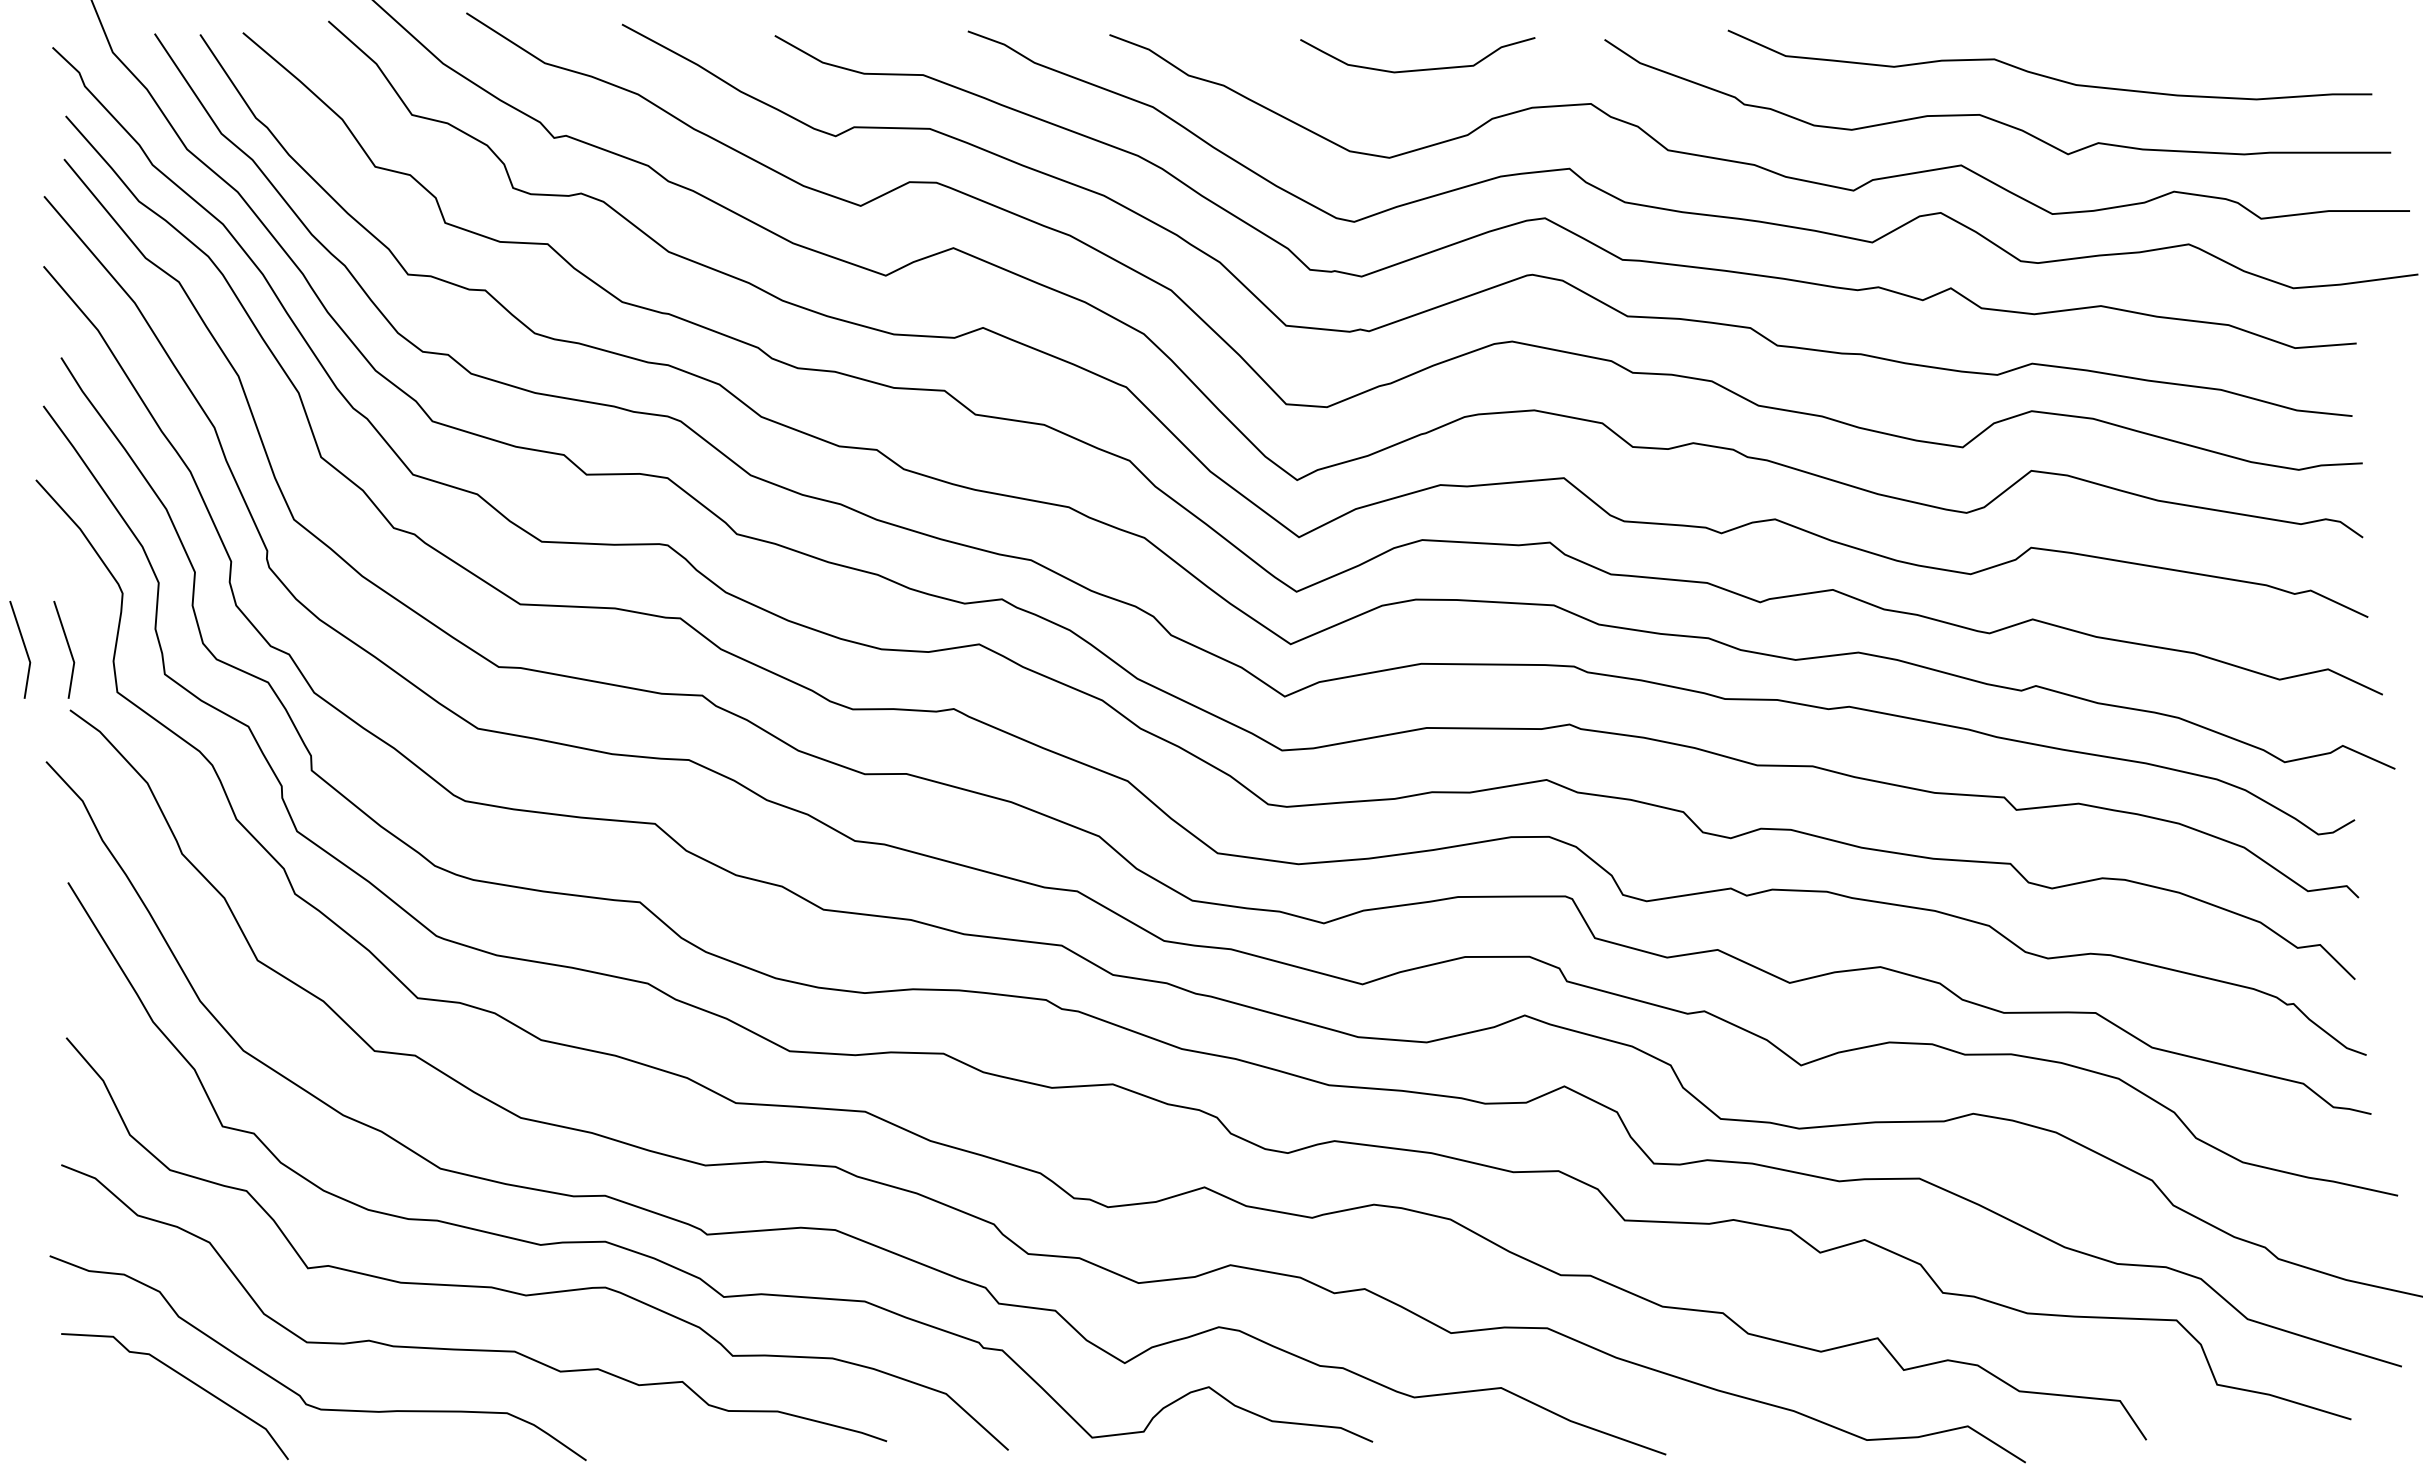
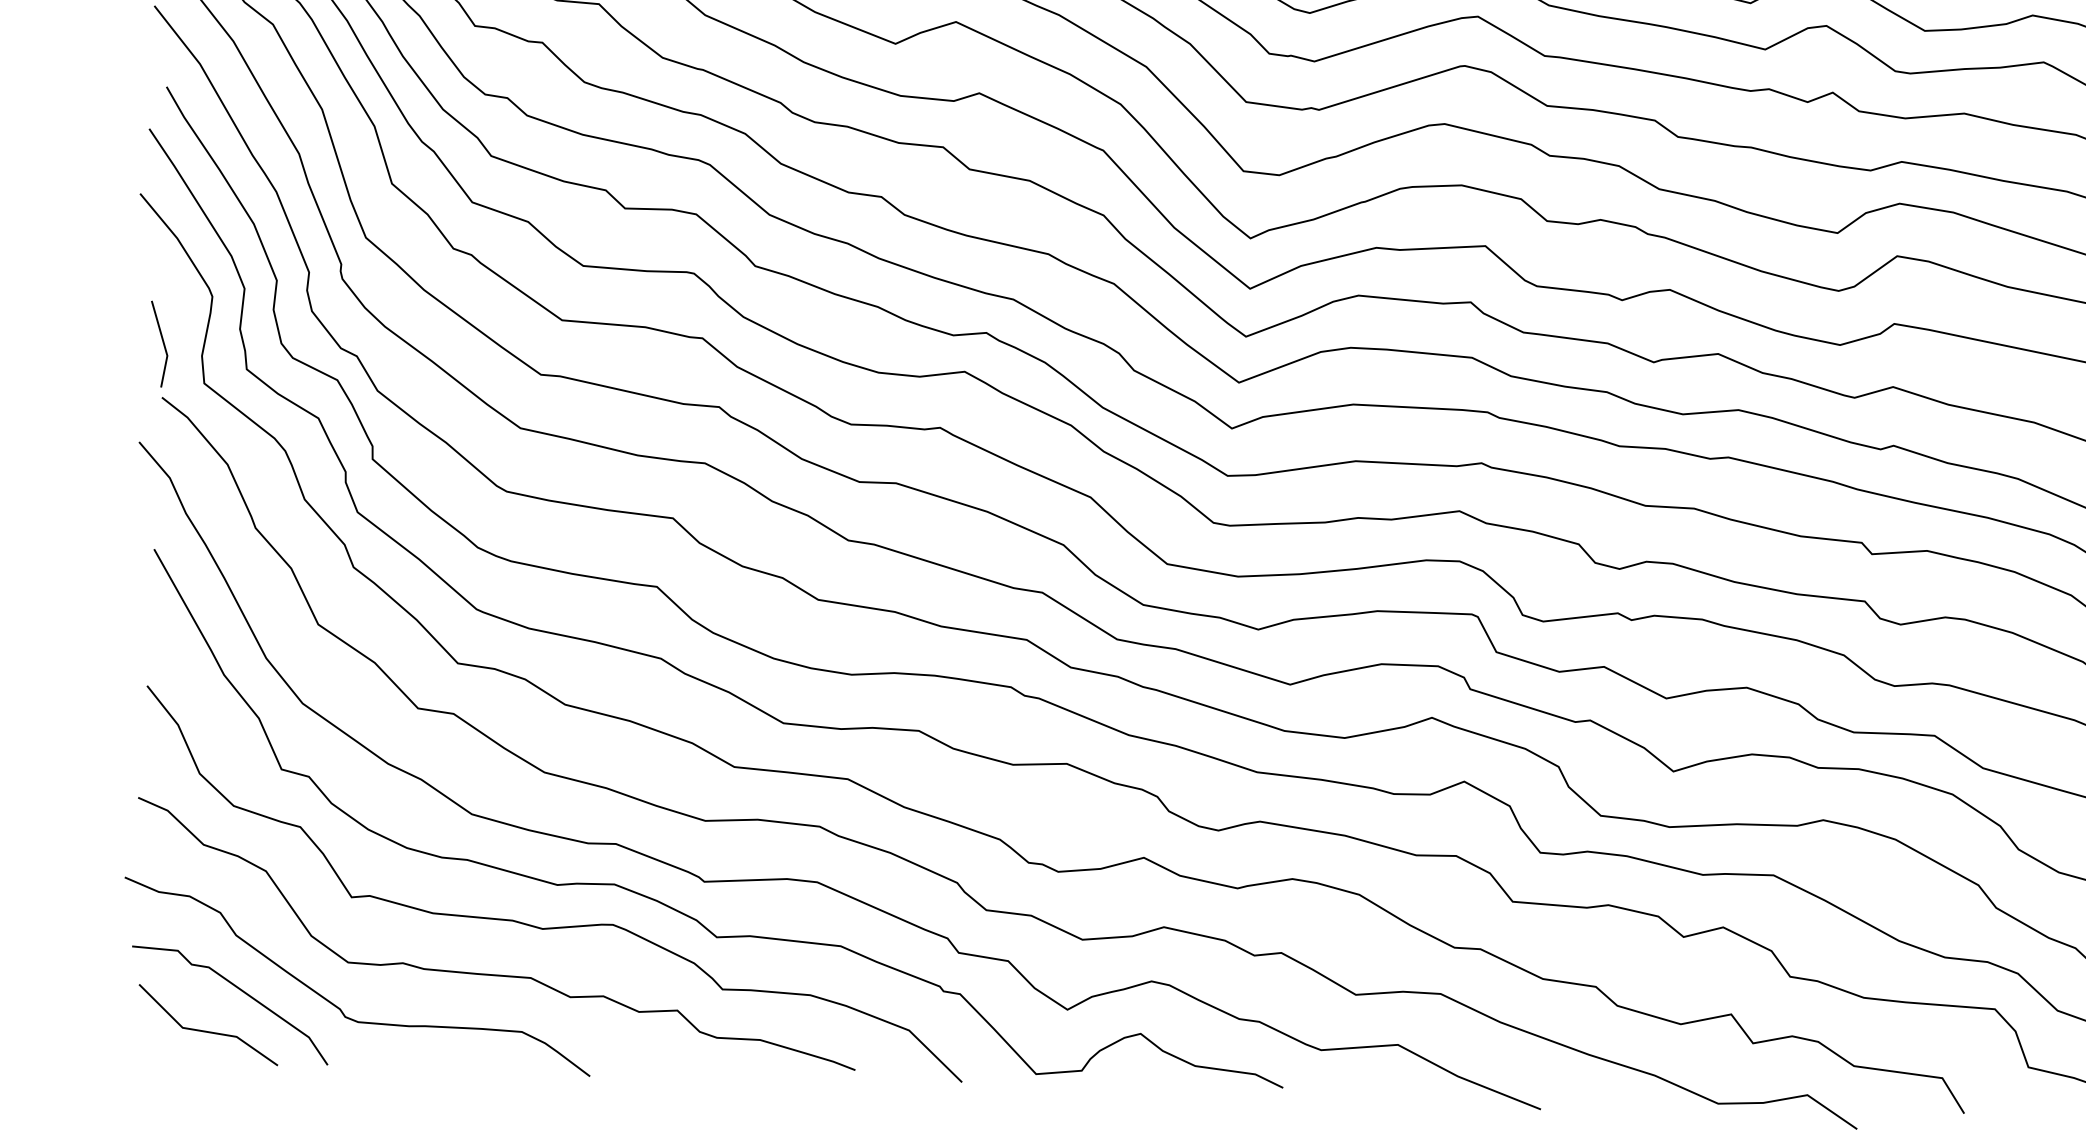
line: (24, 648) -> (124, 341), removed
line: (151, 1426) -> (208, 1031), added

